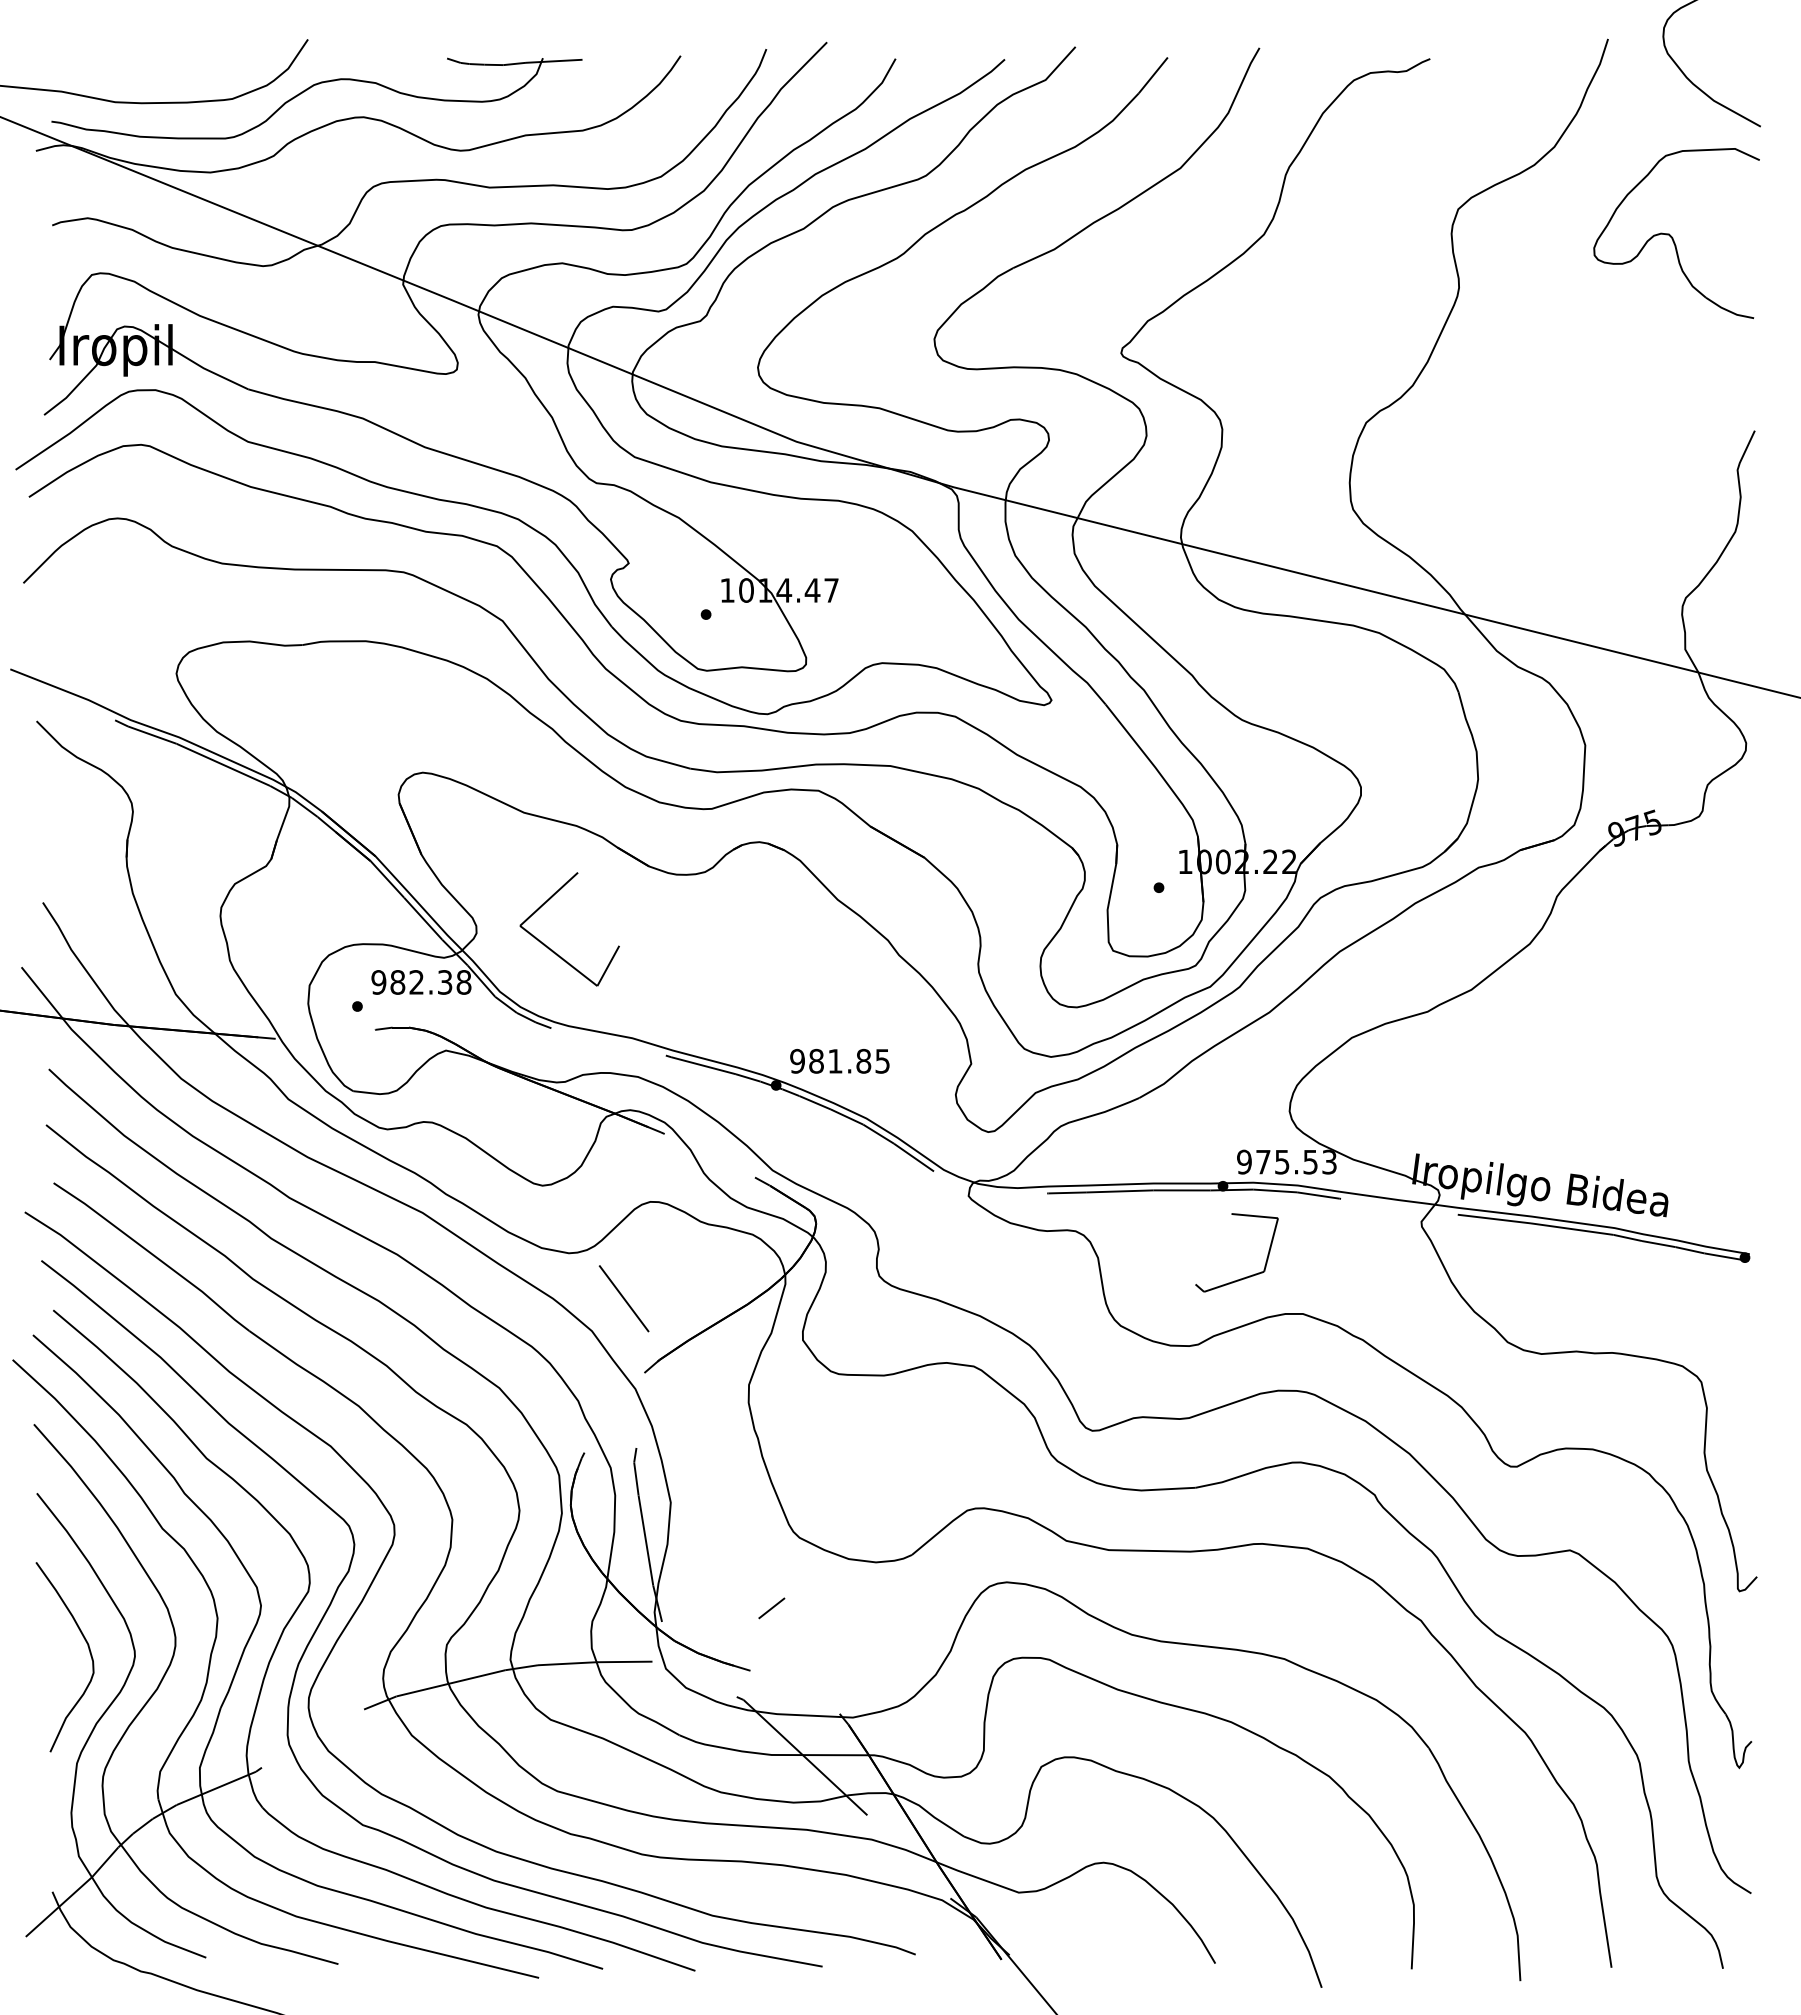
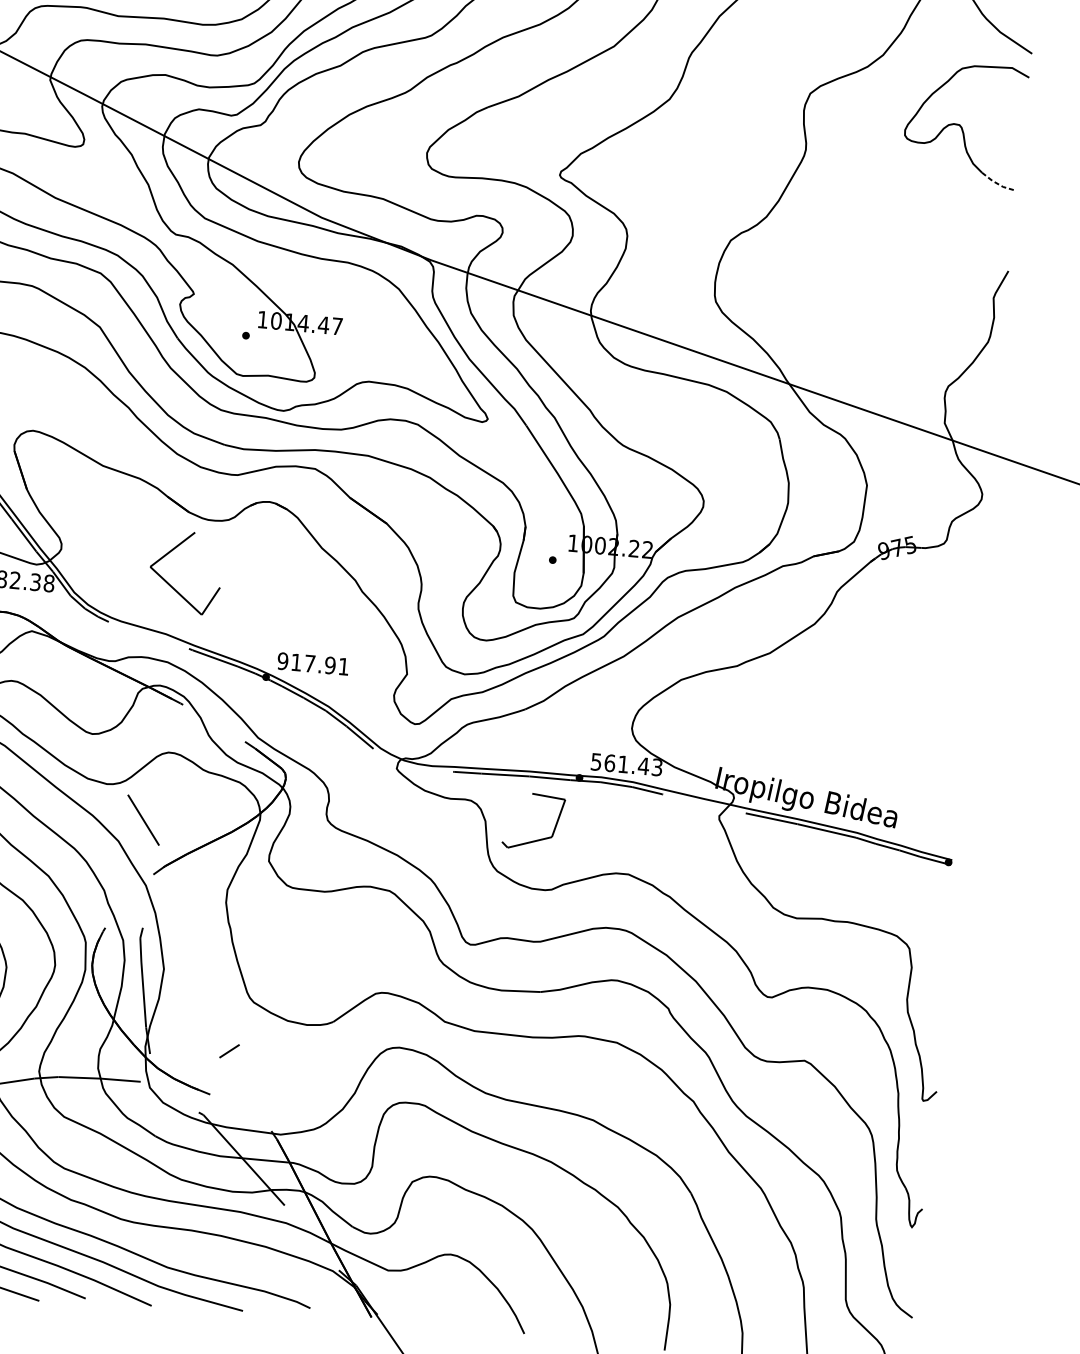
line: (1729, 311) -> (997, 184), solid -> dashed
part: (552, 949) -> (172, 585), moved
text: (849, 1060) -> (320, 664), 981.85 -> 917.91
text: (1277, 1161) -> (620, 763), 975.53 -> 561.43
part: (1243, 1277) -> (536, 839), moved

